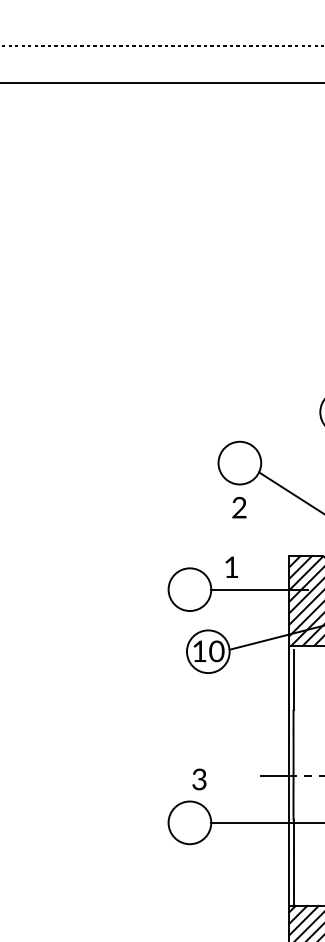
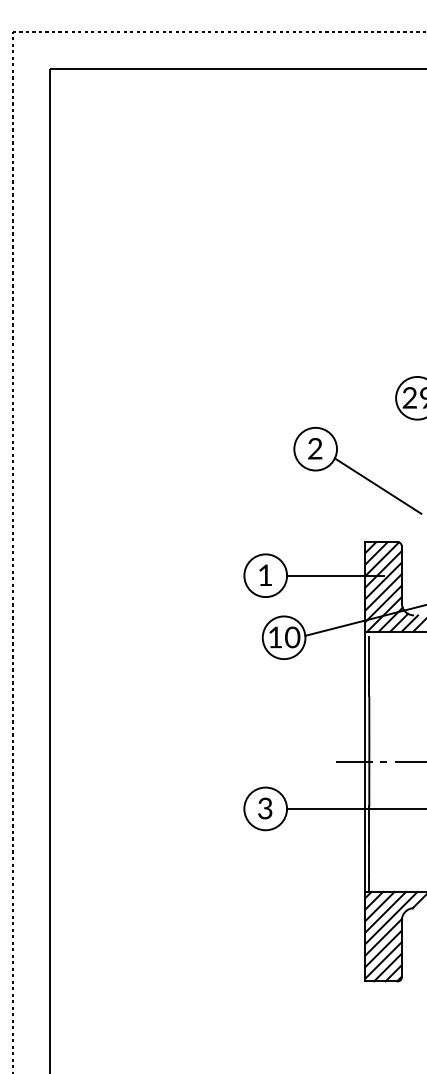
text: (239, 507) -> (315, 448), moved
text: (231, 566) -> (265, 574), moved
text: (199, 779) -> (265, 808), moved

